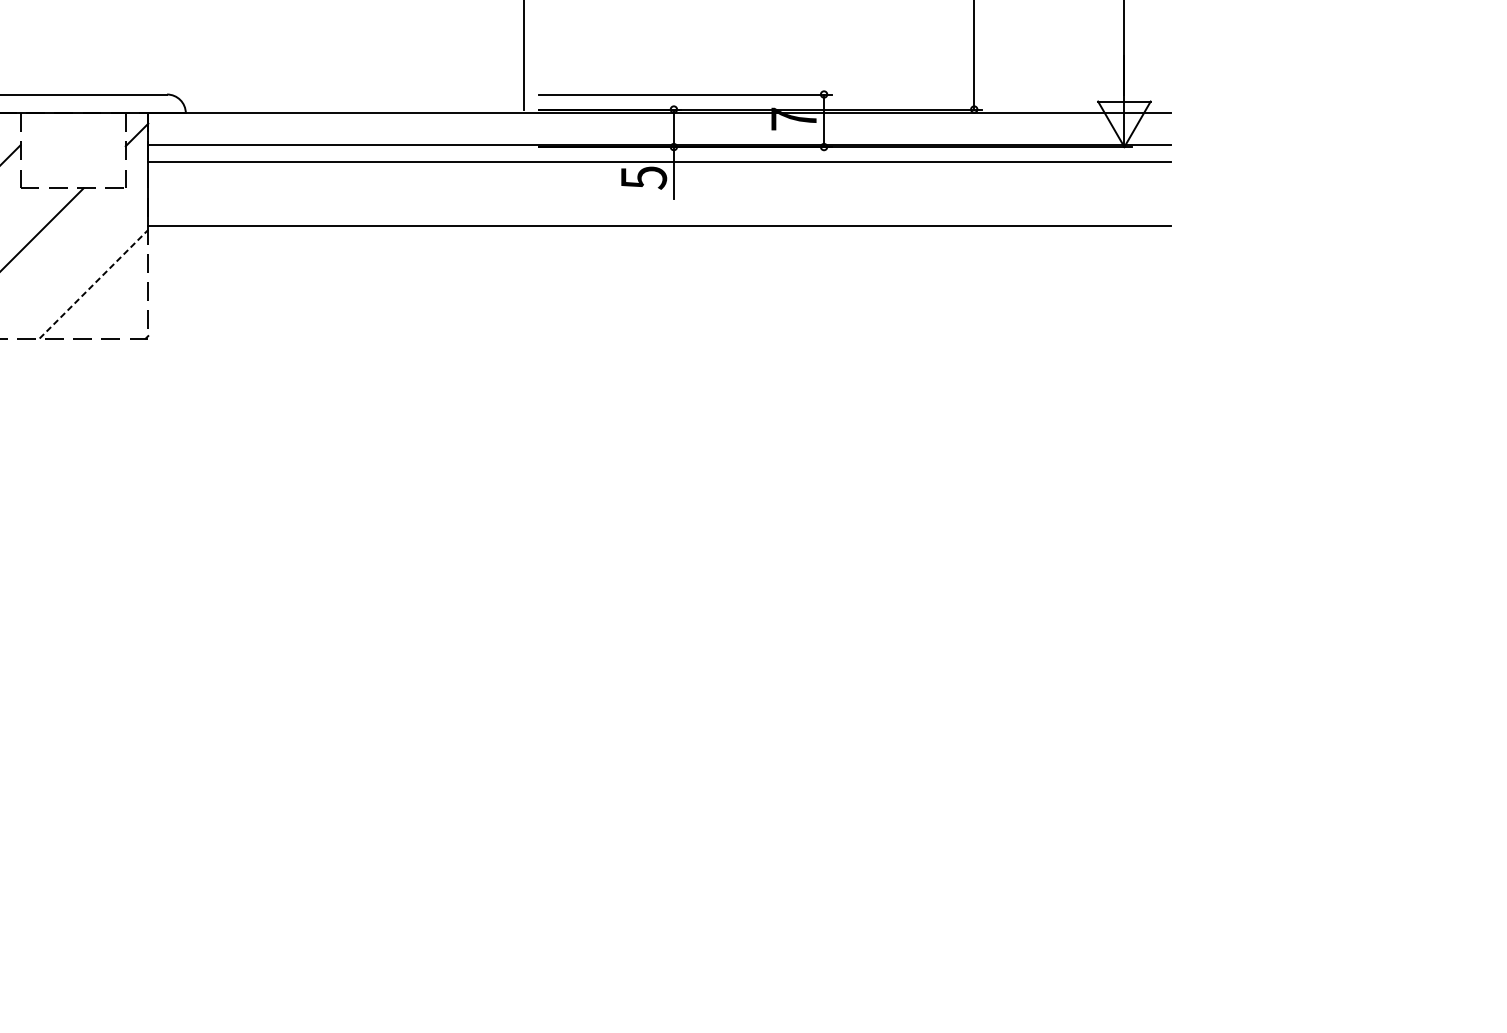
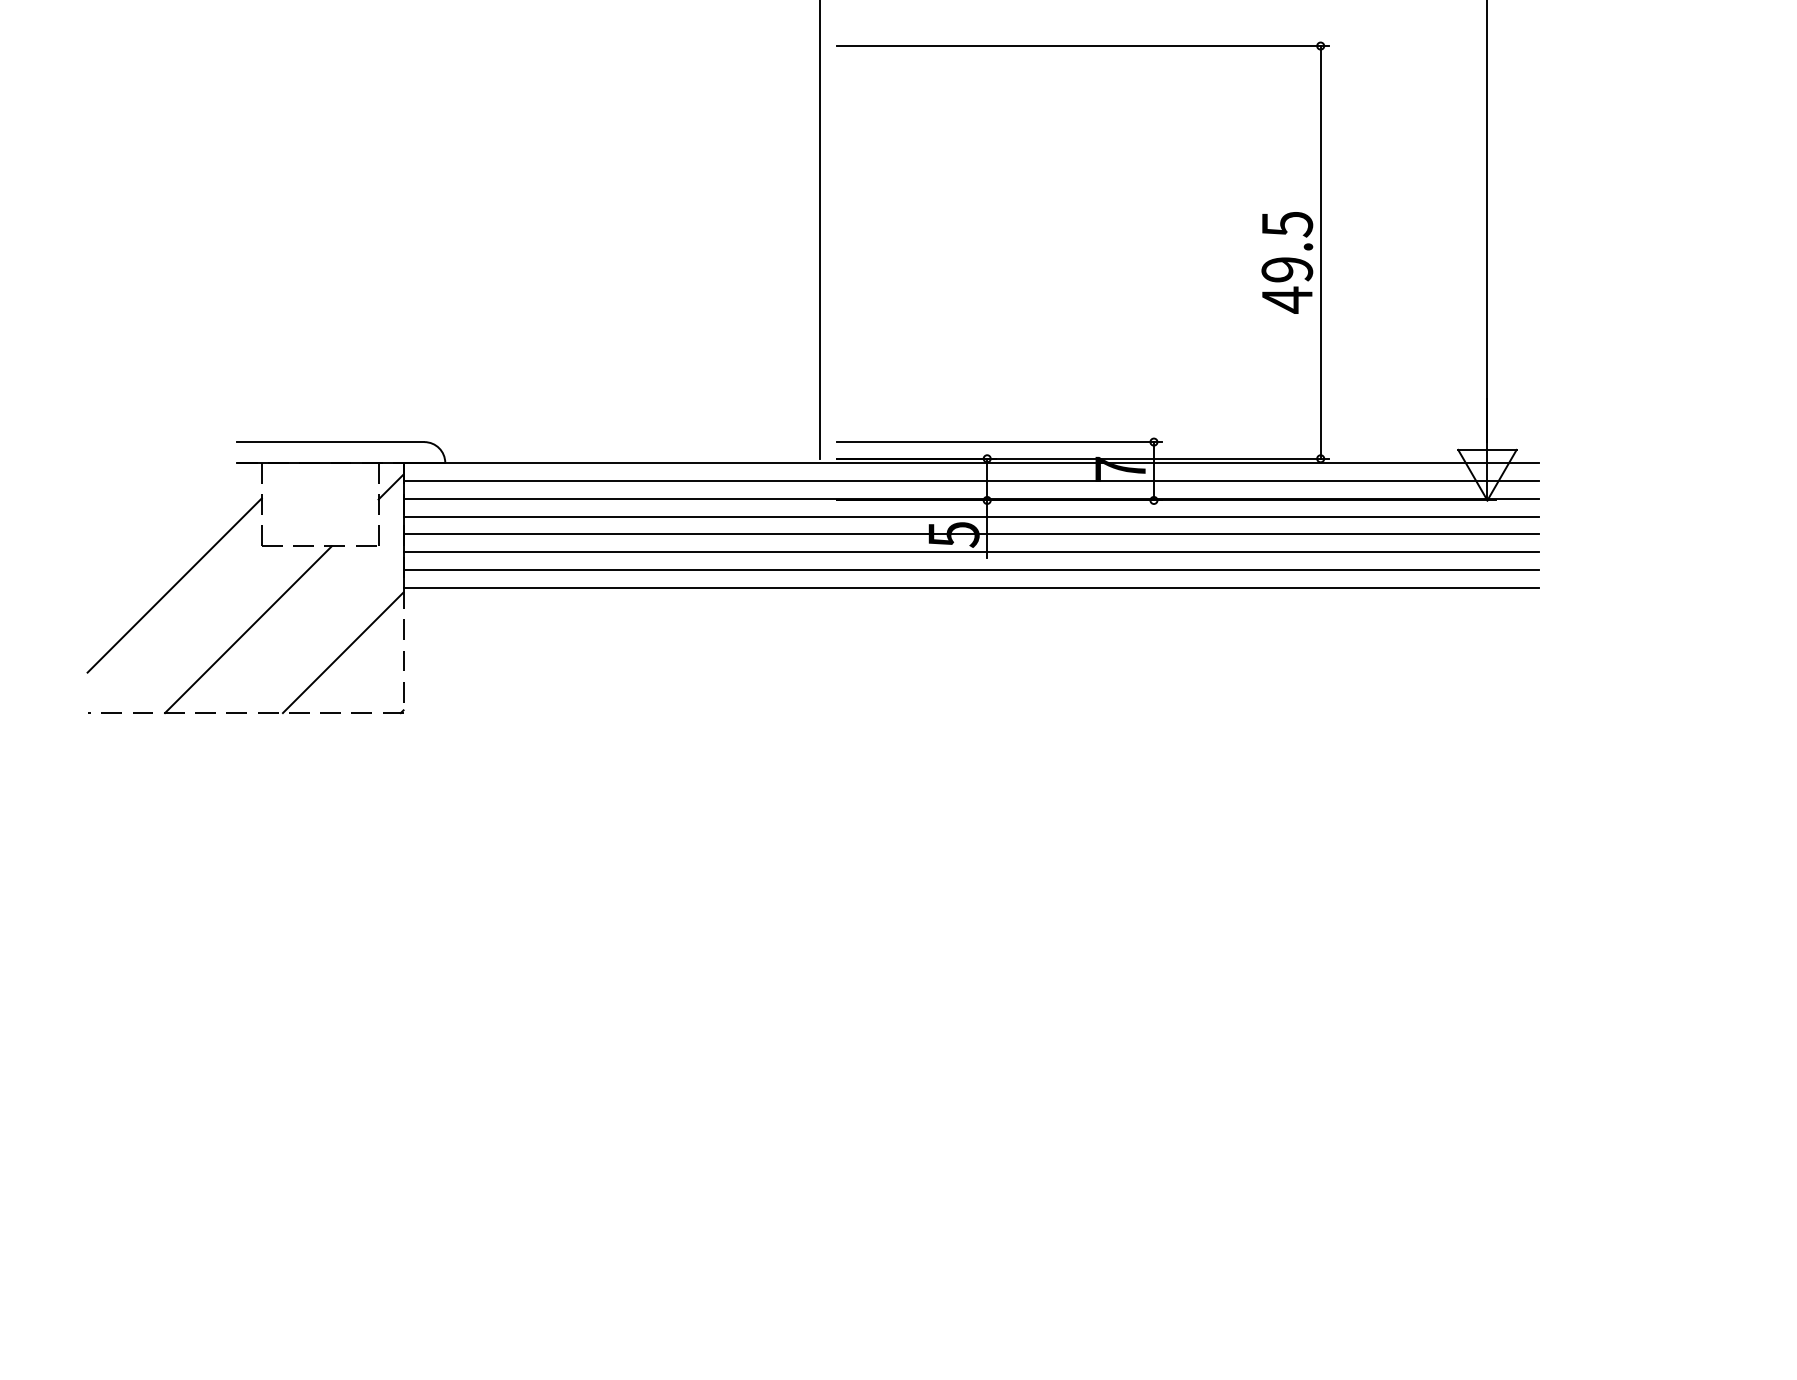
line: (658, 129) -> (970, 480), added
line: (658, 177) -> (970, 534), added
line: (658, 193) -> (970, 552), added
line: (658, 210) -> (970, 570), added
line: (94, 283) -> (343, 652), dashed -> solid

